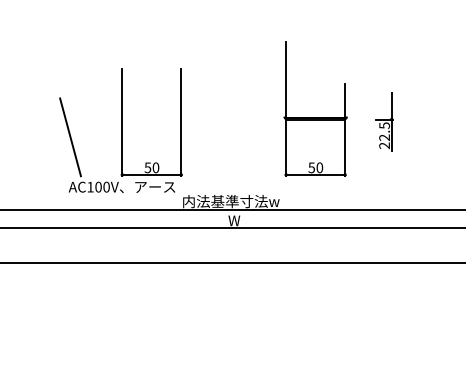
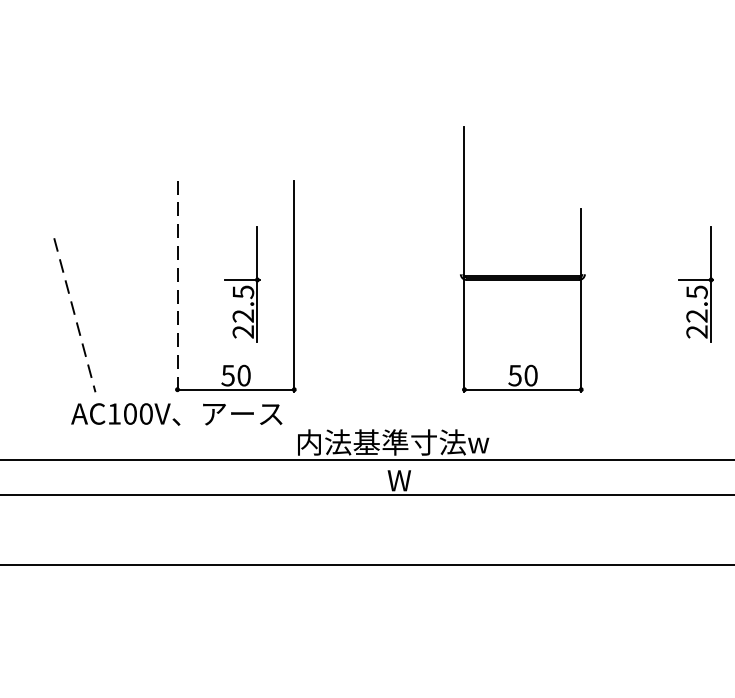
part: (315, 117) -> (522, 275), moved
part: (155, 121) -> (243, 283), added
line: (122, 123) -> (177, 287), solid -> dashed
line: (70, 137) -> (74, 315), solid -> dashed

